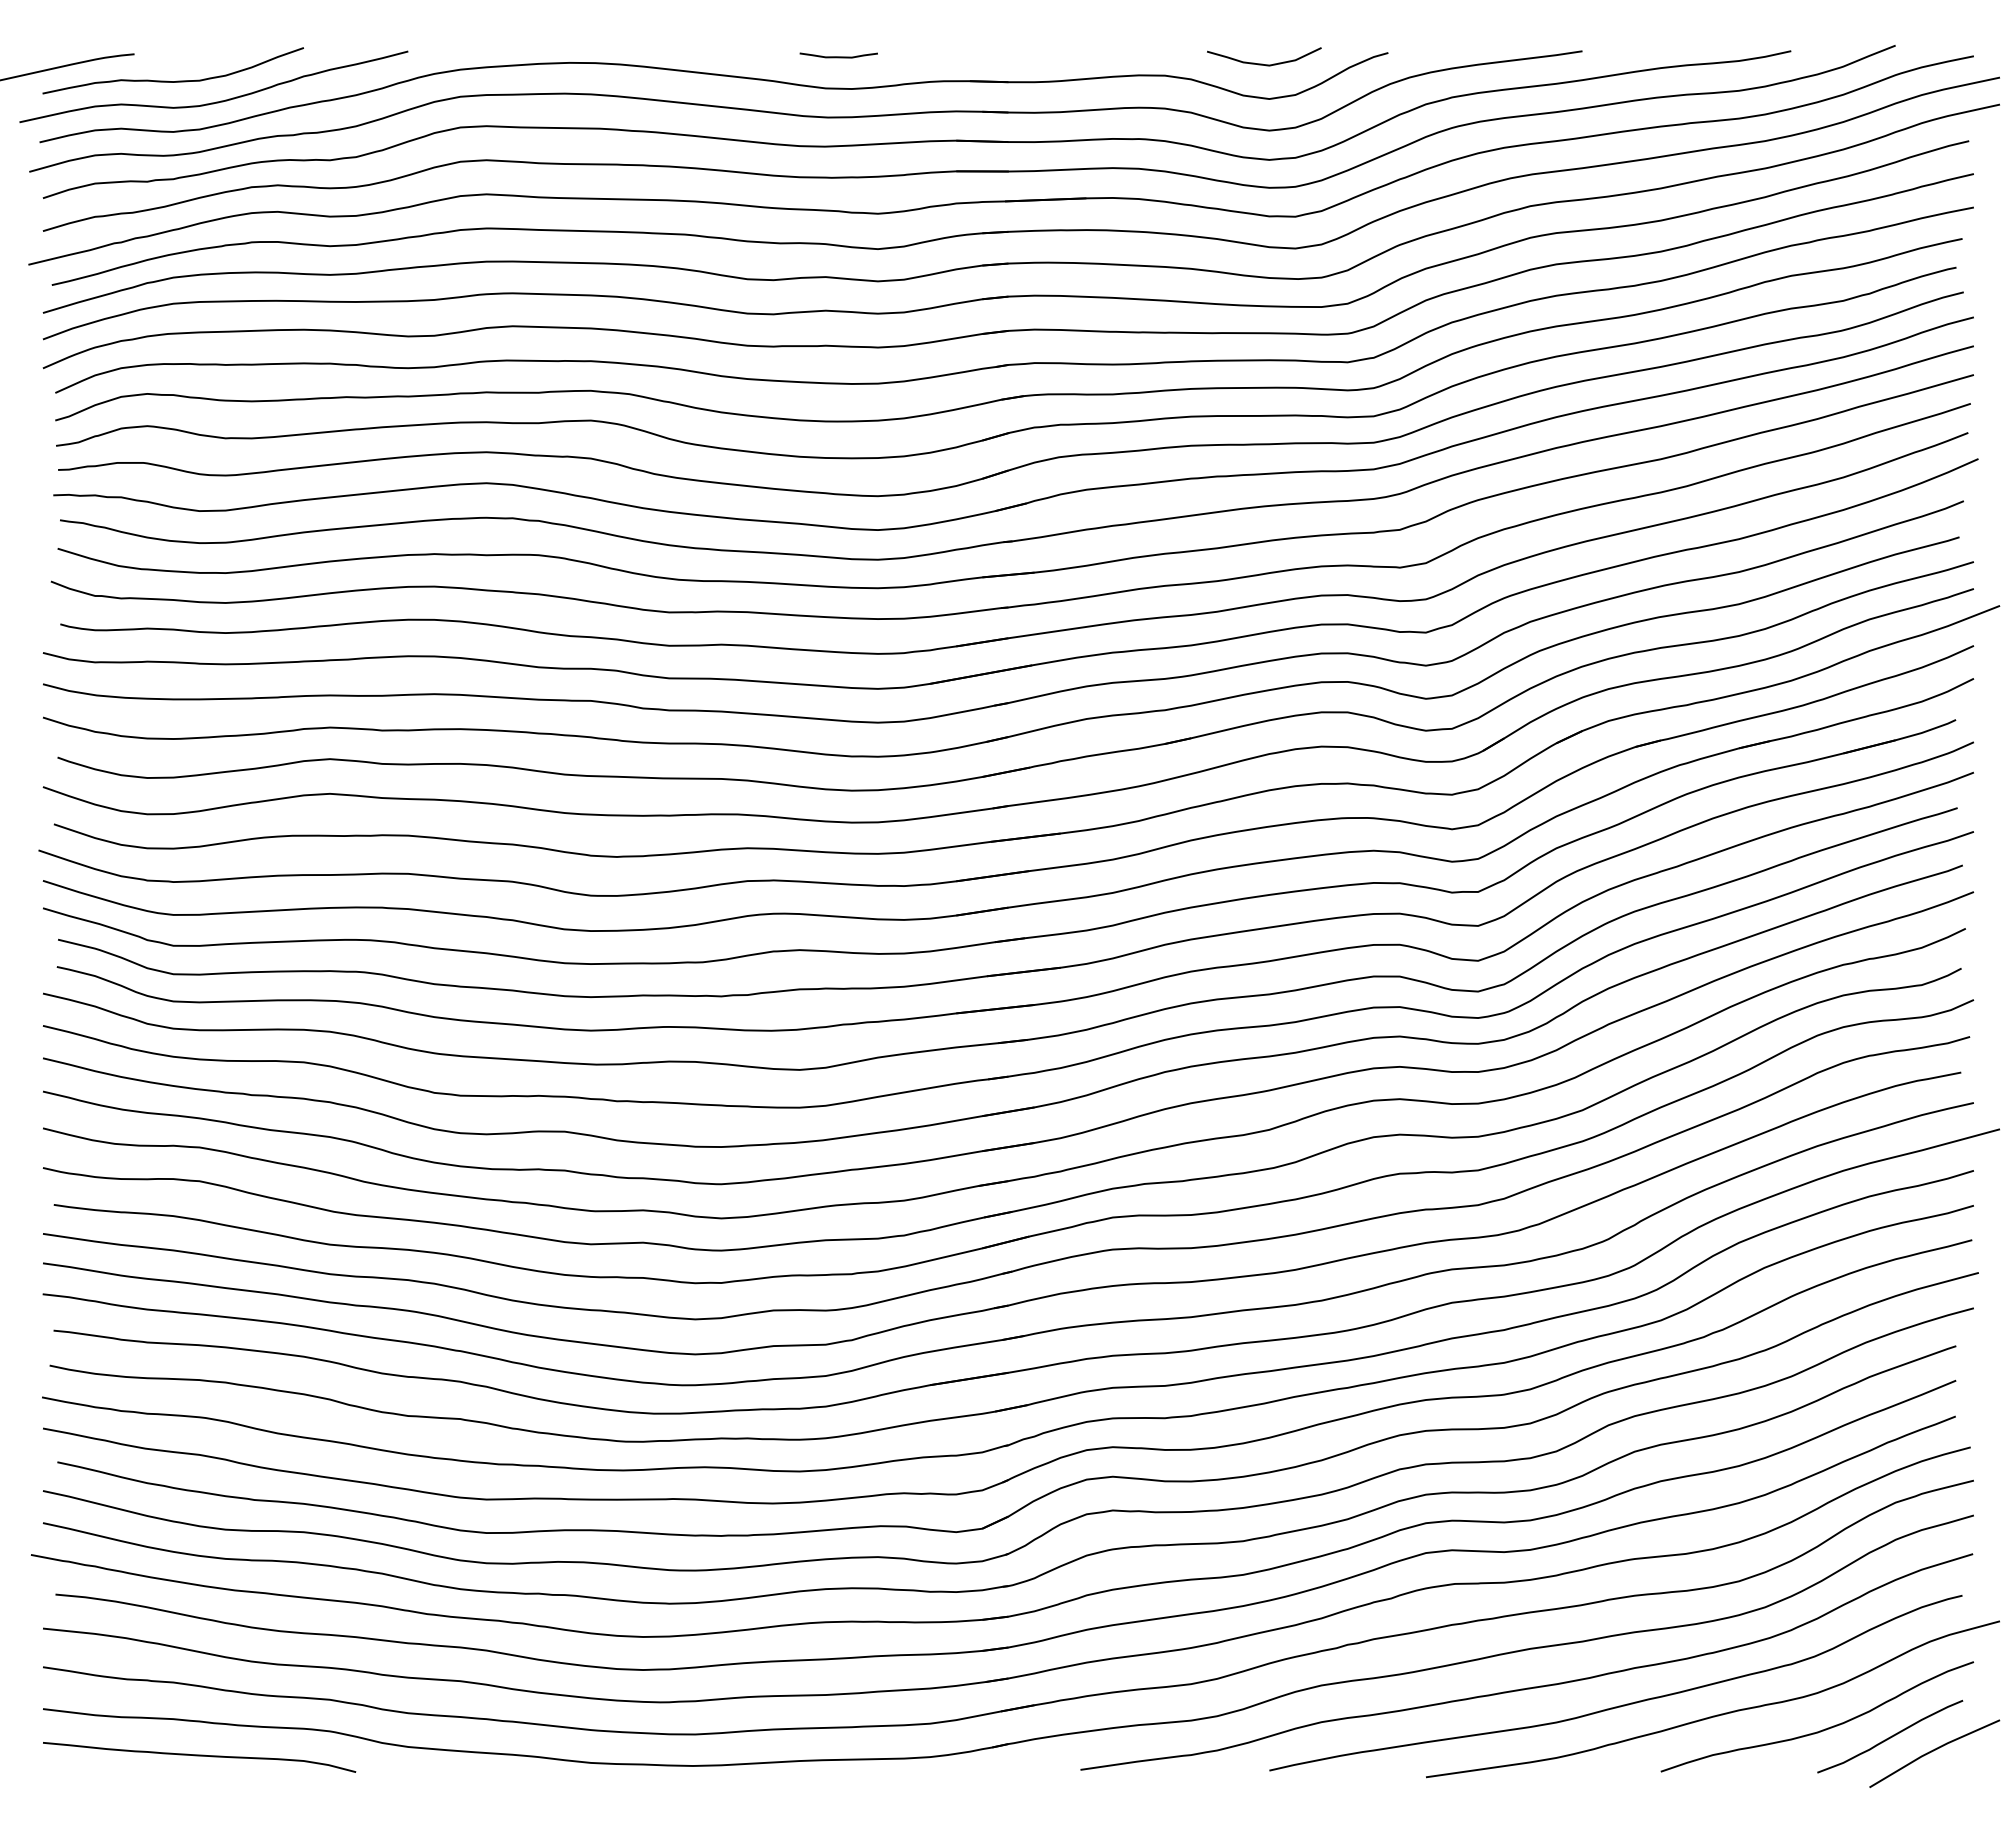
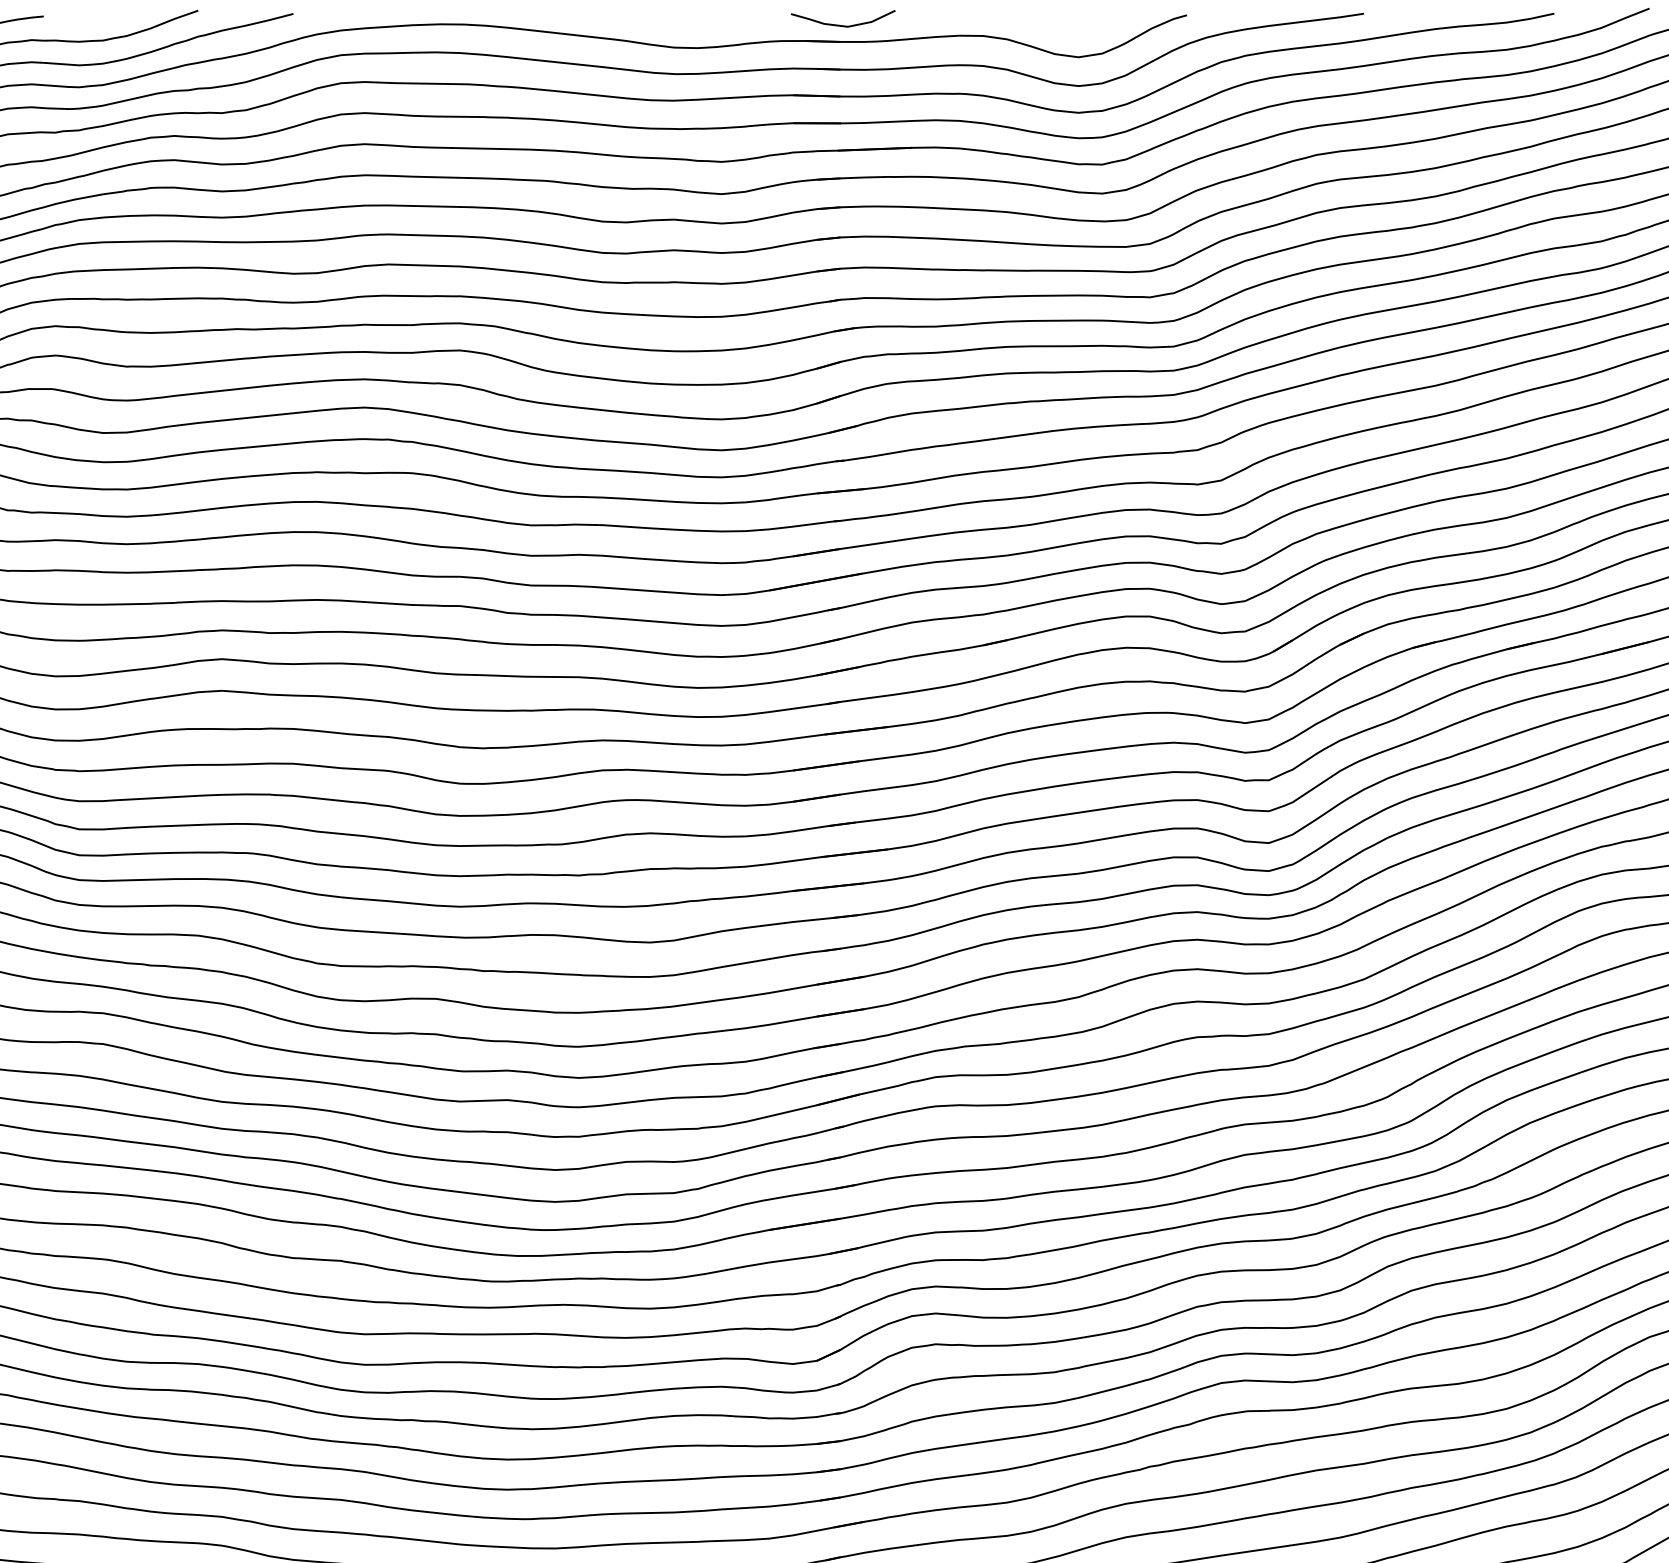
curve: (838, 56) -> (685, 18), removed
curve: (1262, 63) -> (841, 24), moved

